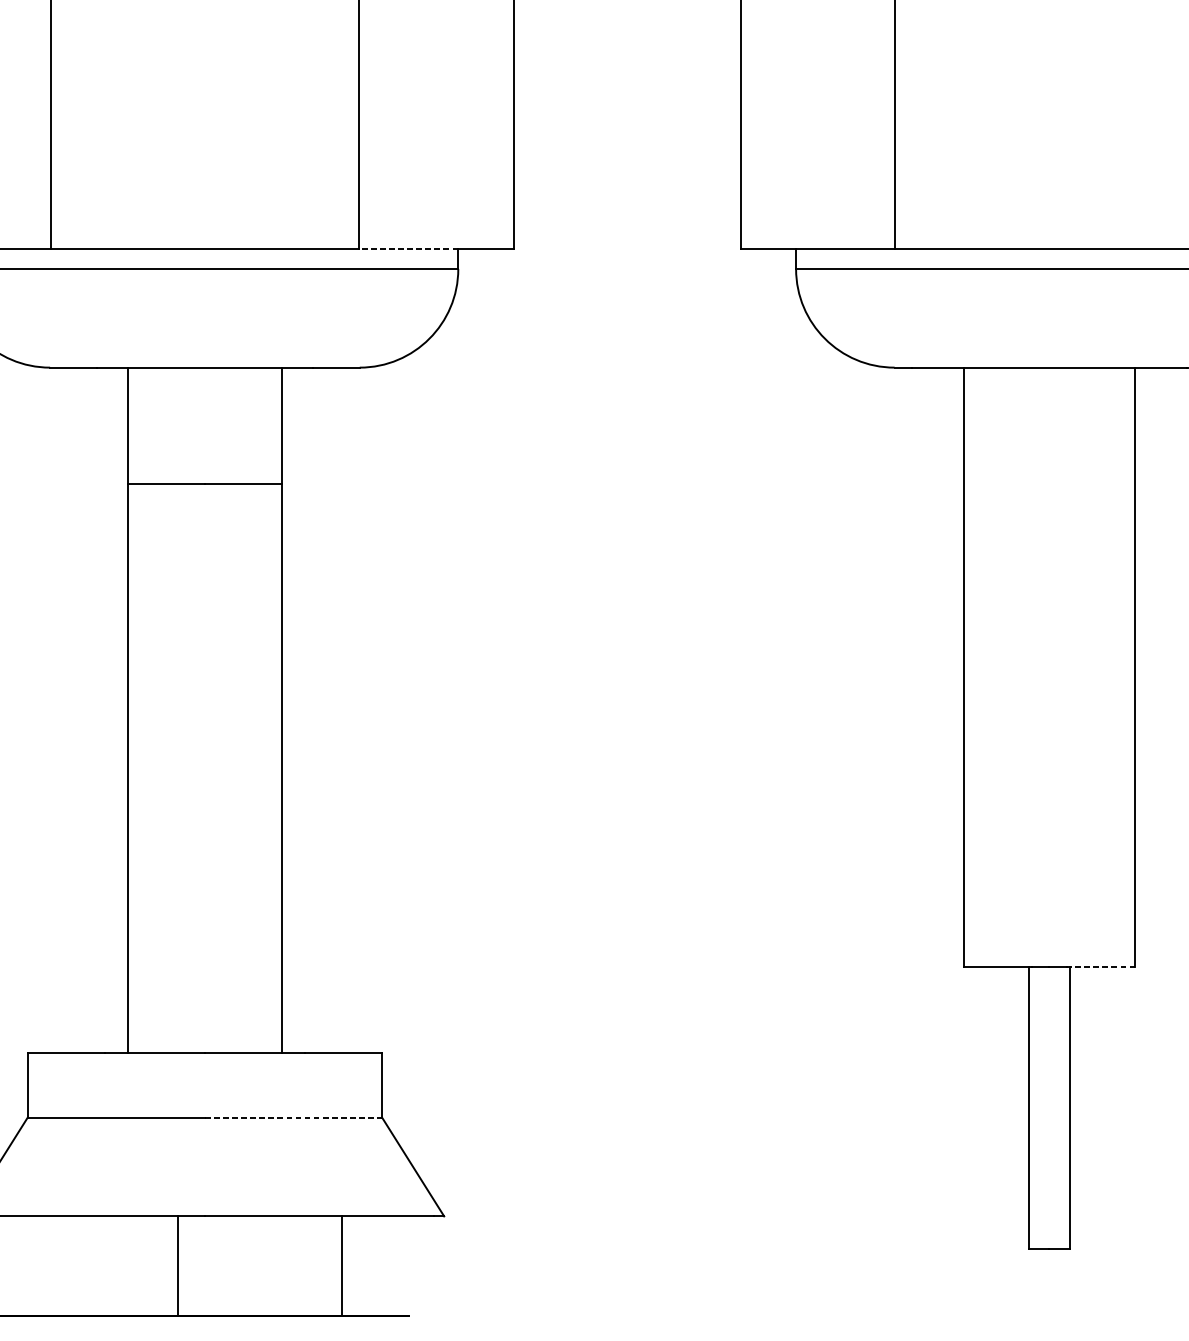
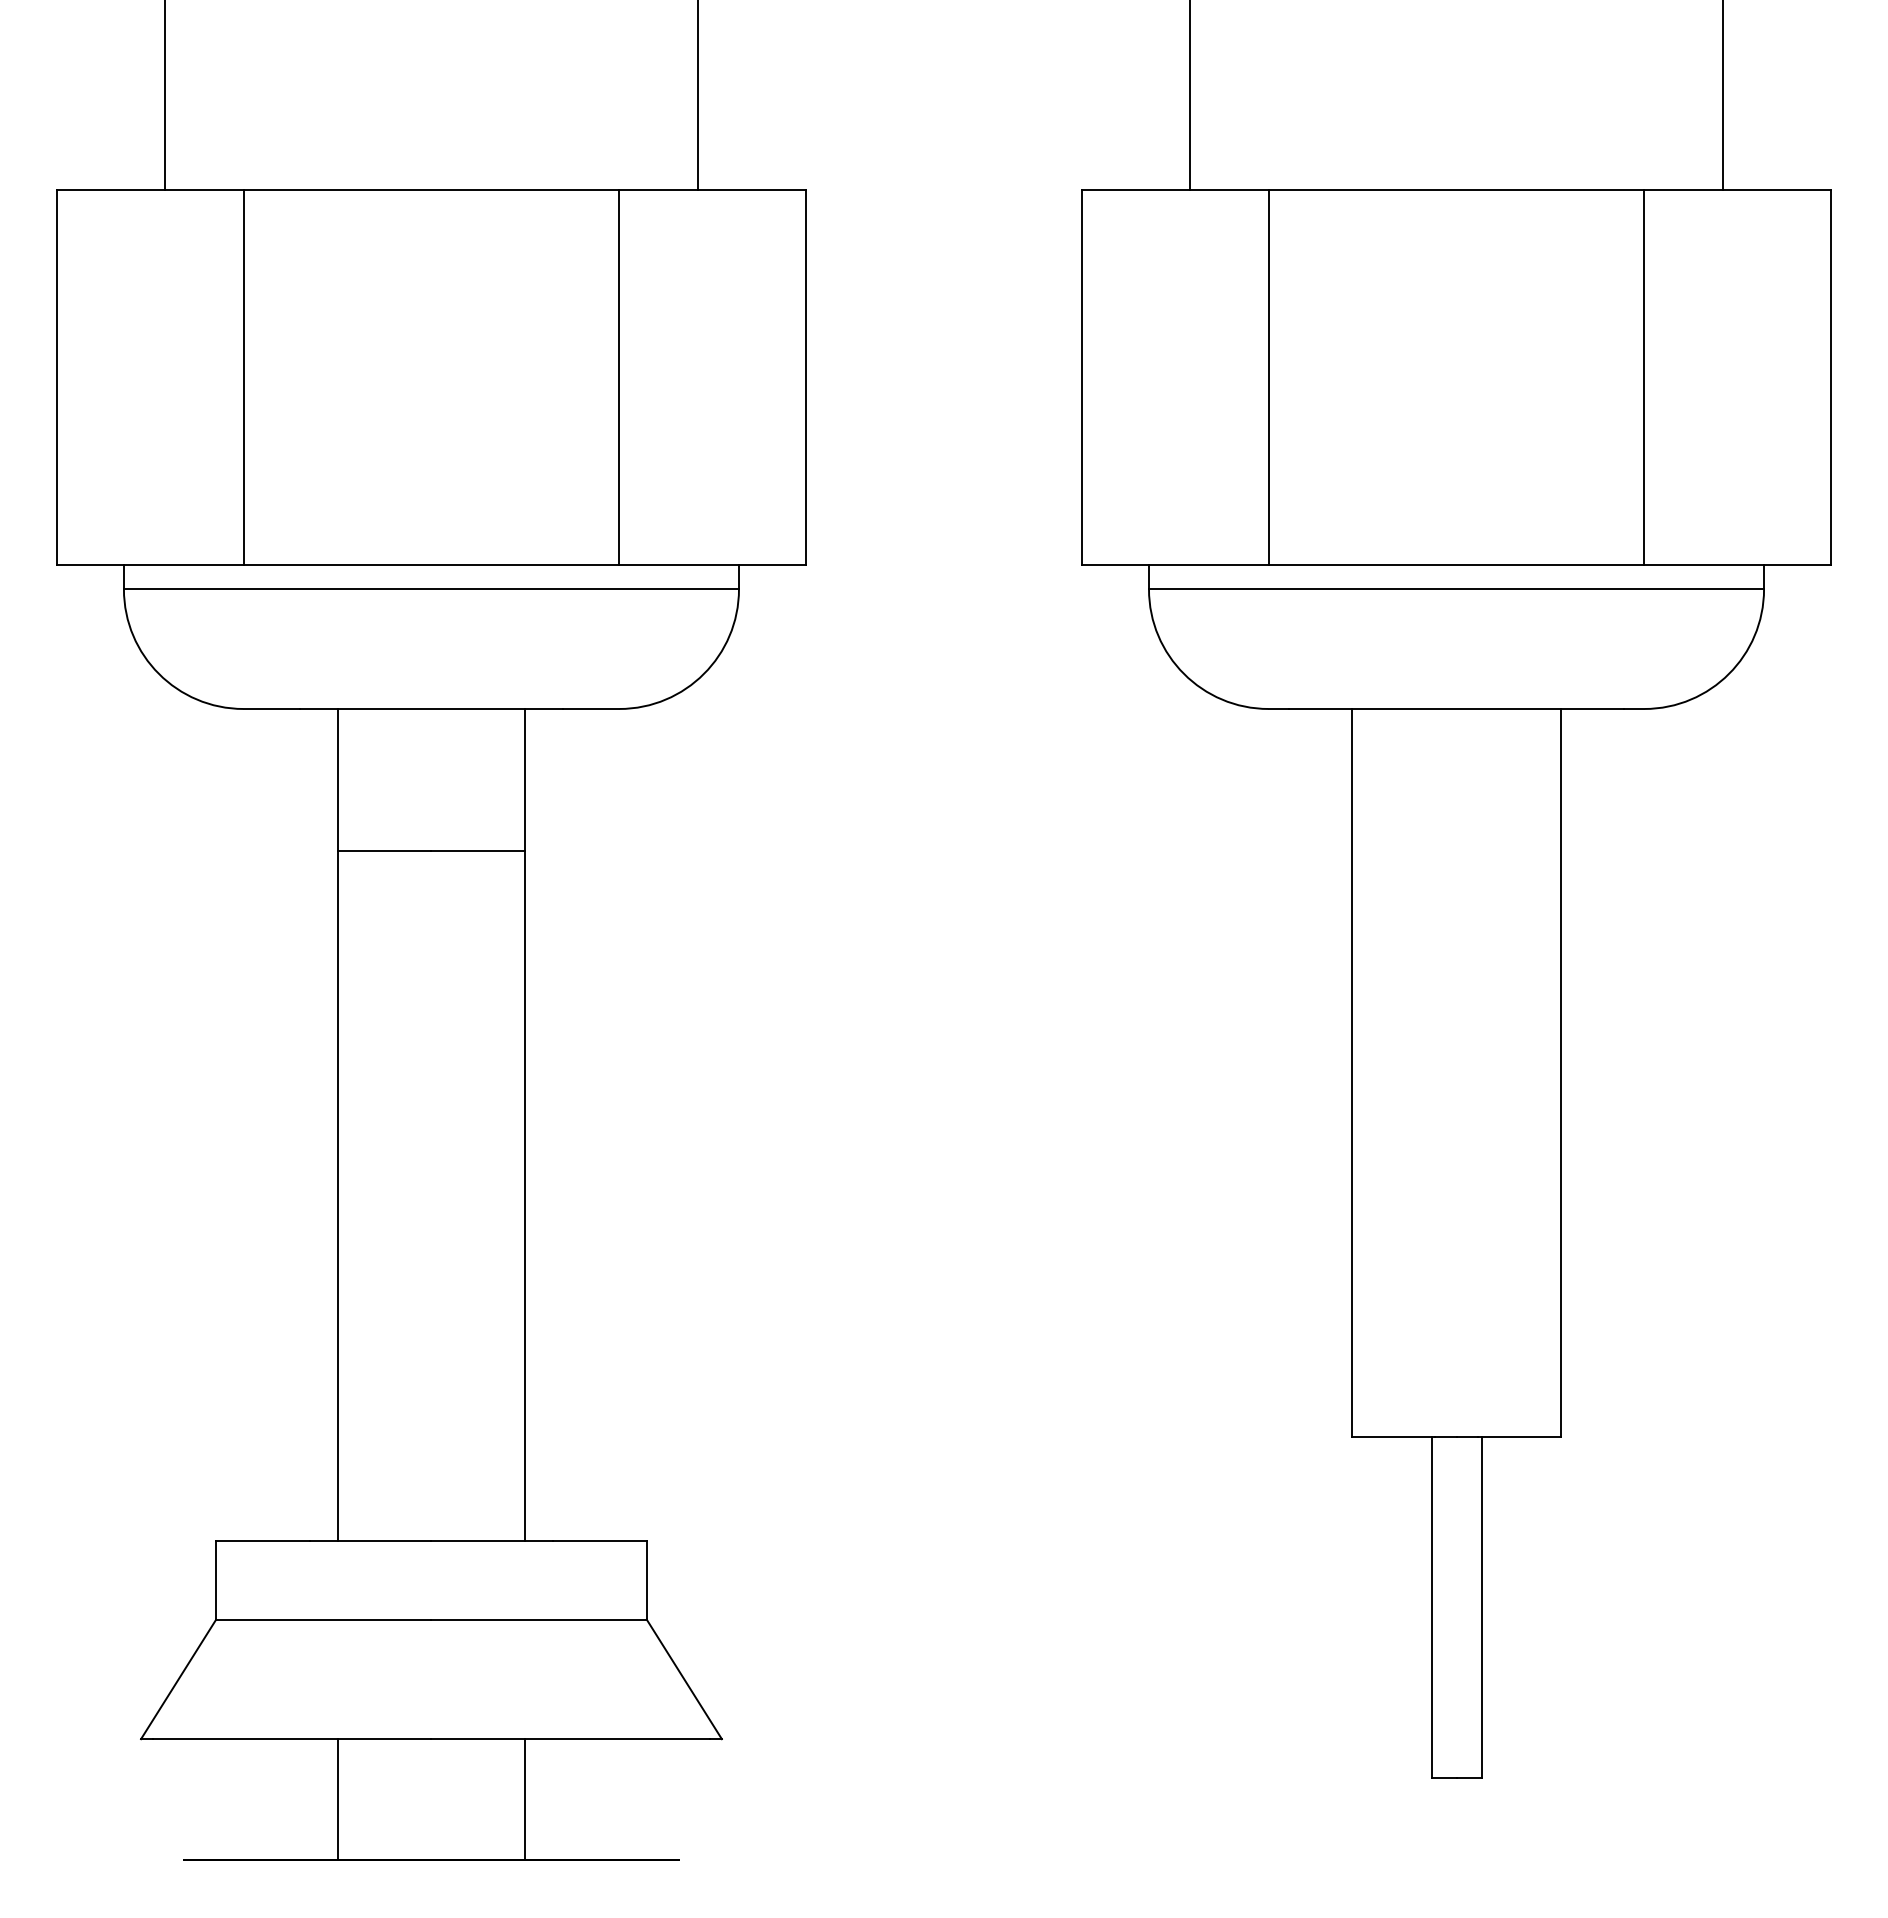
line: (408, 249) -> (678, 565), dashed -> solid
line: (1103, 967) -> (1521, 1436), dashed -> solid
line: (293, 1117) -> (539, 1619), dashed -> solid
line: (177, 1266) -> (337, 1799), moved
line: (341, 1266) -> (525, 1799), moved

